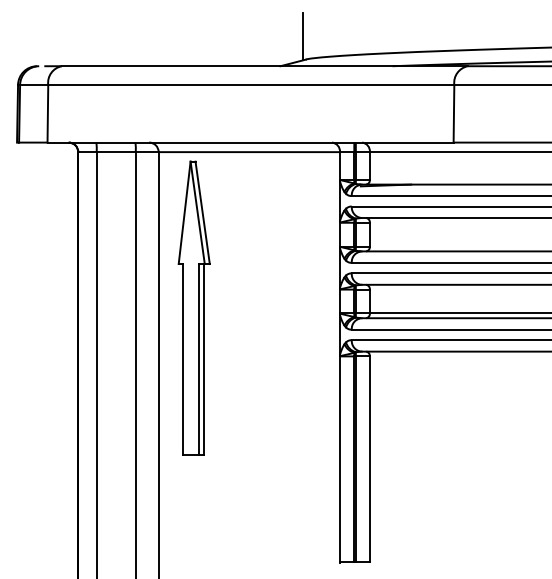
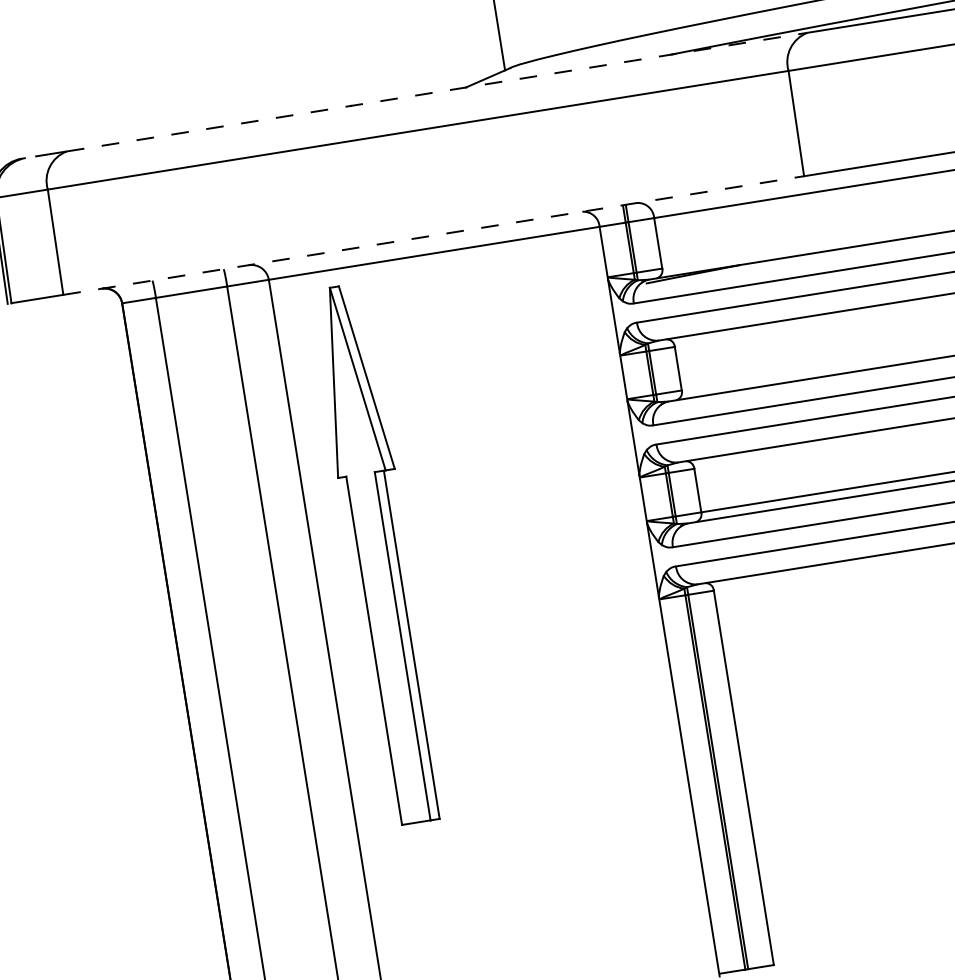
line: (265, 66) -> (438, 92), solid -> dashed
line: (251, 142) -> (435, 235), solid -> dashed

